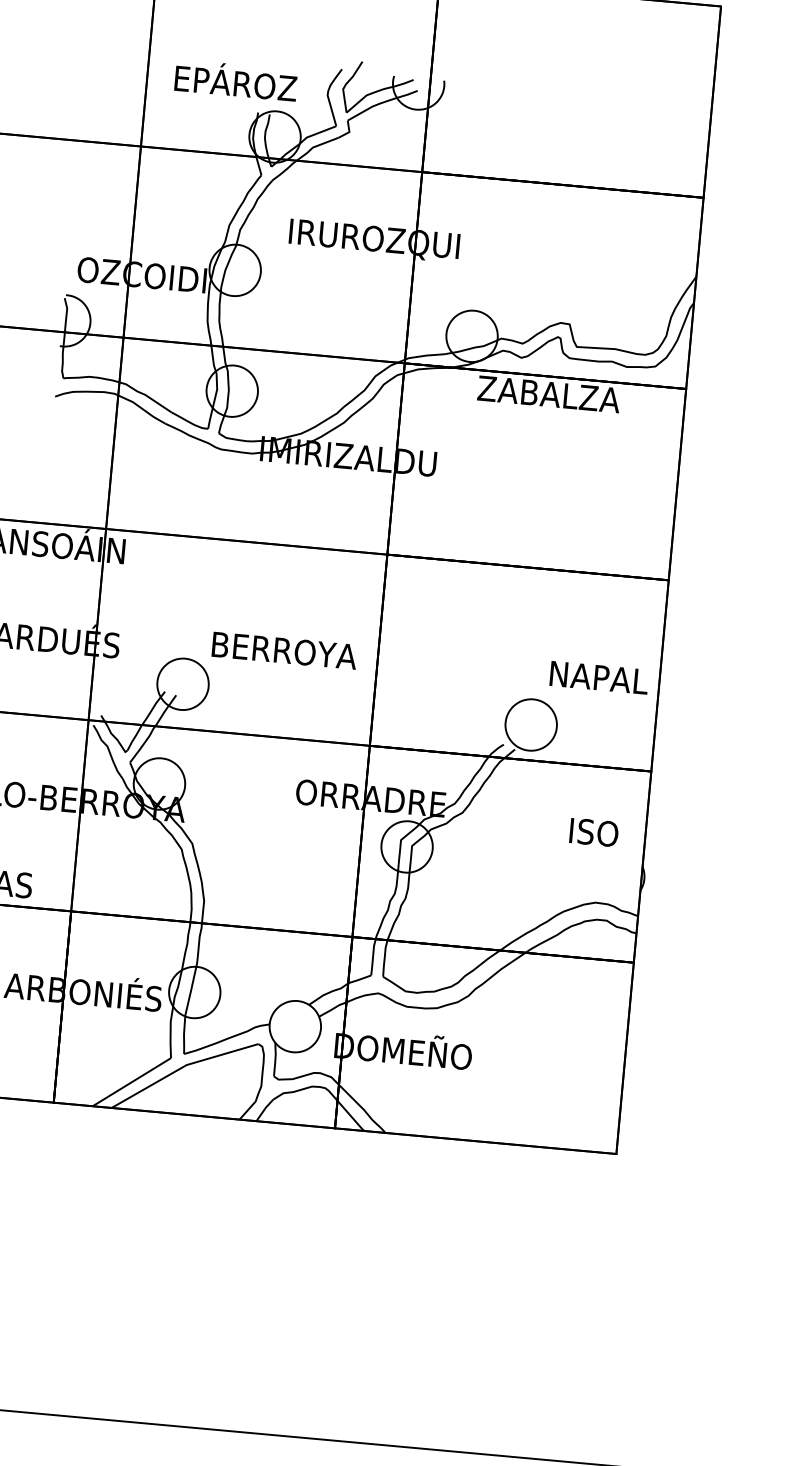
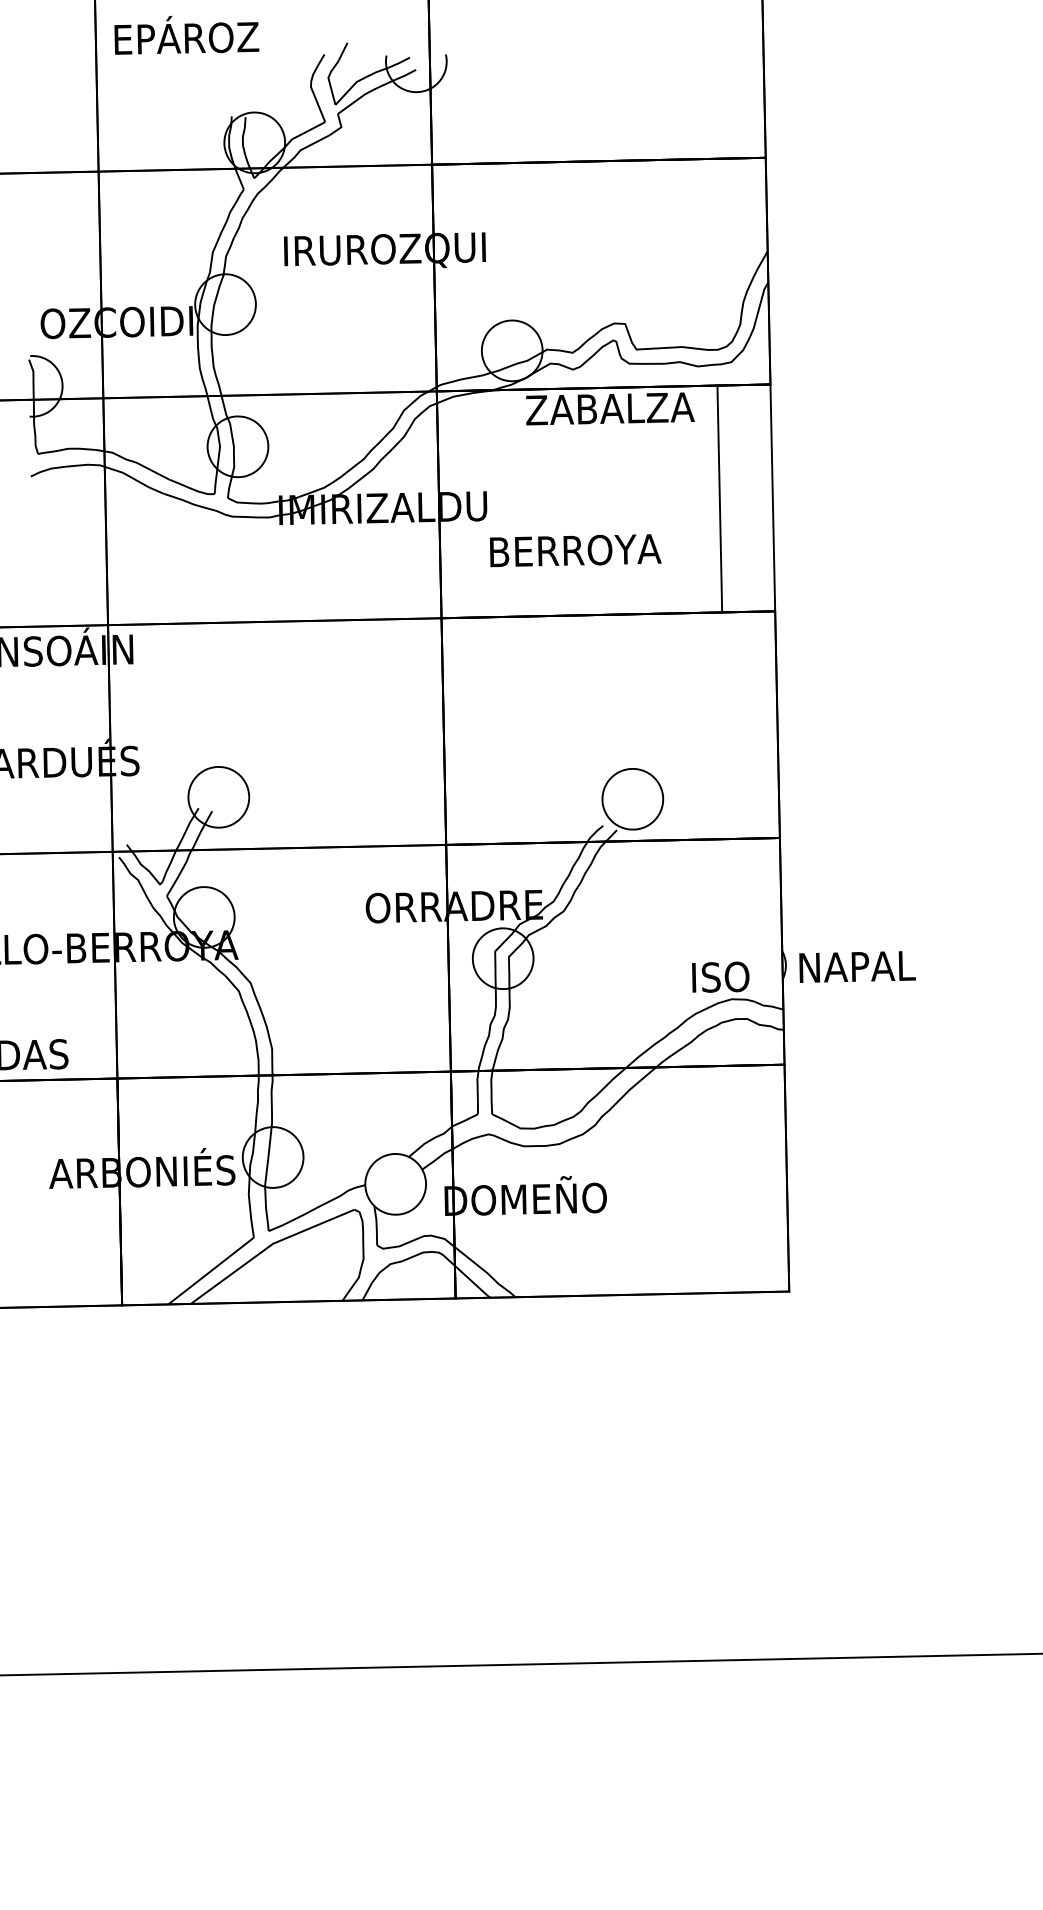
text: (235, 81) -> (186, 35), moved
line: (677, 484) -> (719, 498), moved
text: (284, 650) -> (575, 550), moved
text: (599, 677) -> (857, 966), moved
text: (593, 831) -> (720, 976), moved

